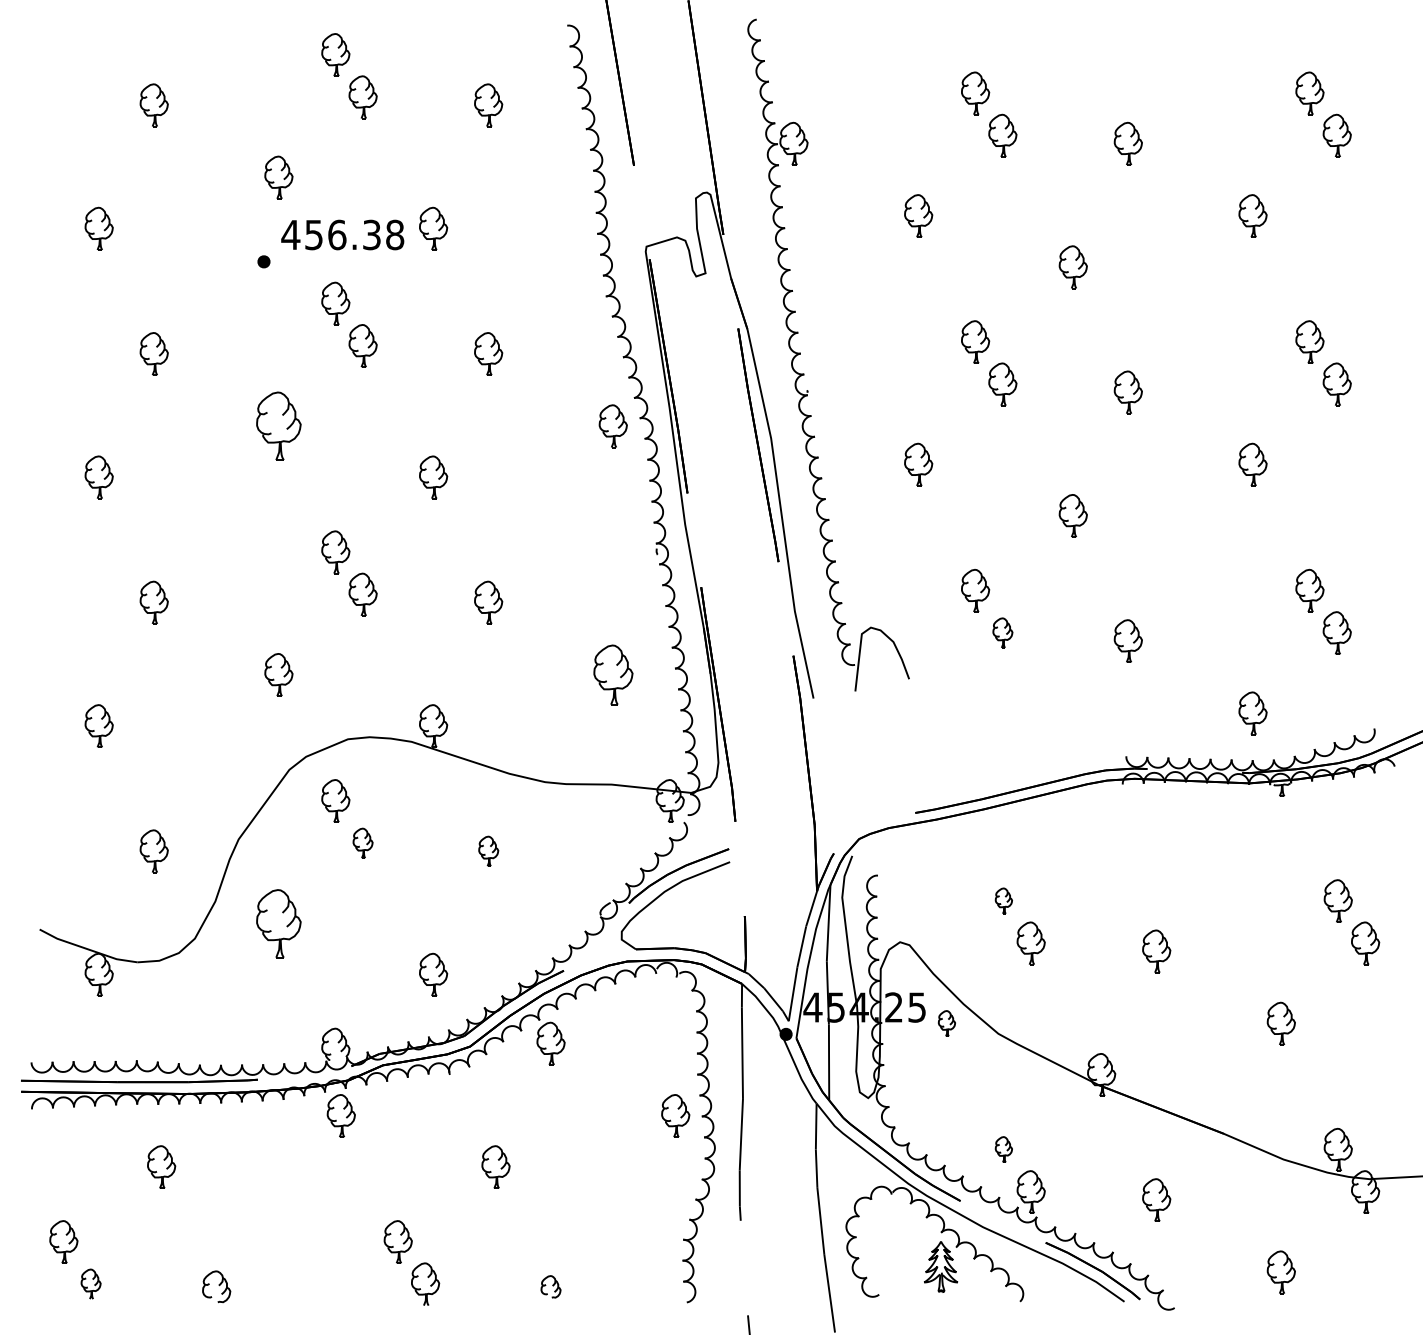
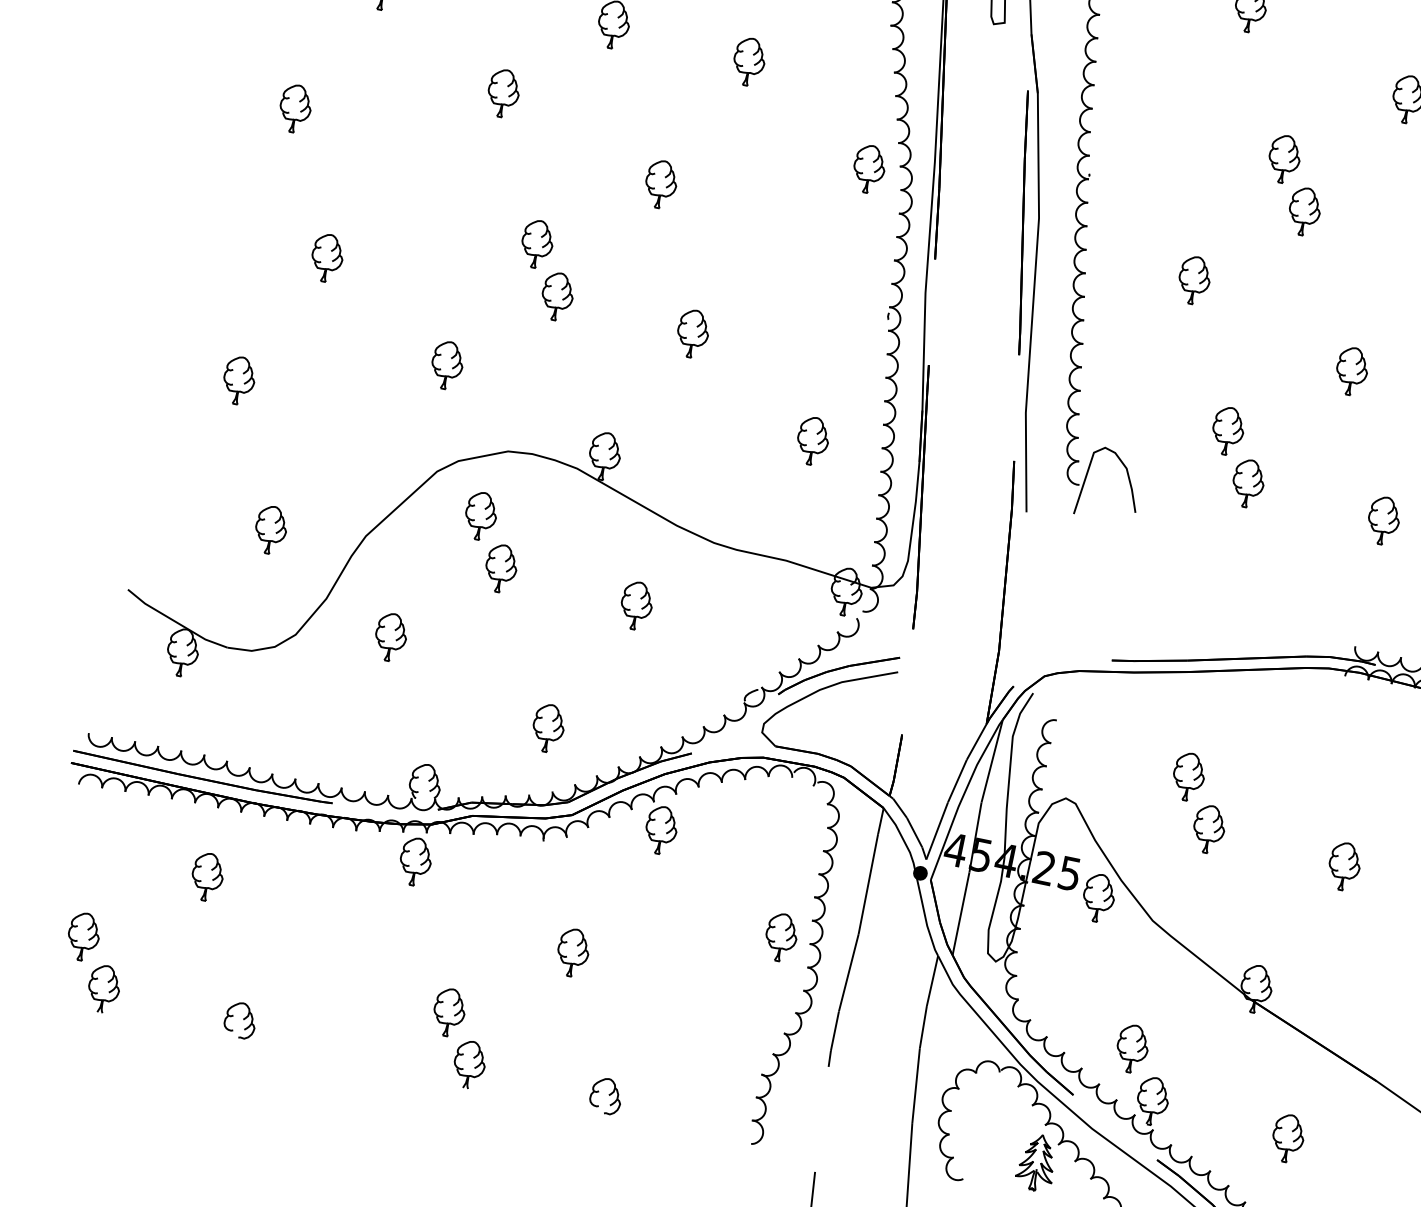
part: (278, 426) -> (503, 93), size x0.62
part: (1002, 632) -> (1248, 482), size x1.43
part: (612, 674) -> (812, 440), size x0.71
part: (362, 843) -> (500, 568), size x1.43
part: (488, 851) -> (636, 605), size x1.43
part: (1003, 900) -> (1188, 776), size x1.67
part: (278, 923) -> (390, 637), size x0.62
part: (946, 1023) -> (1098, 897), size x1.67
part: (1003, 1149) -> (1132, 1048), size x1.67
part: (90, 1283) -> (103, 988), size x1.43
part: (550, 1286) -> (605, 1095), size x1.43

